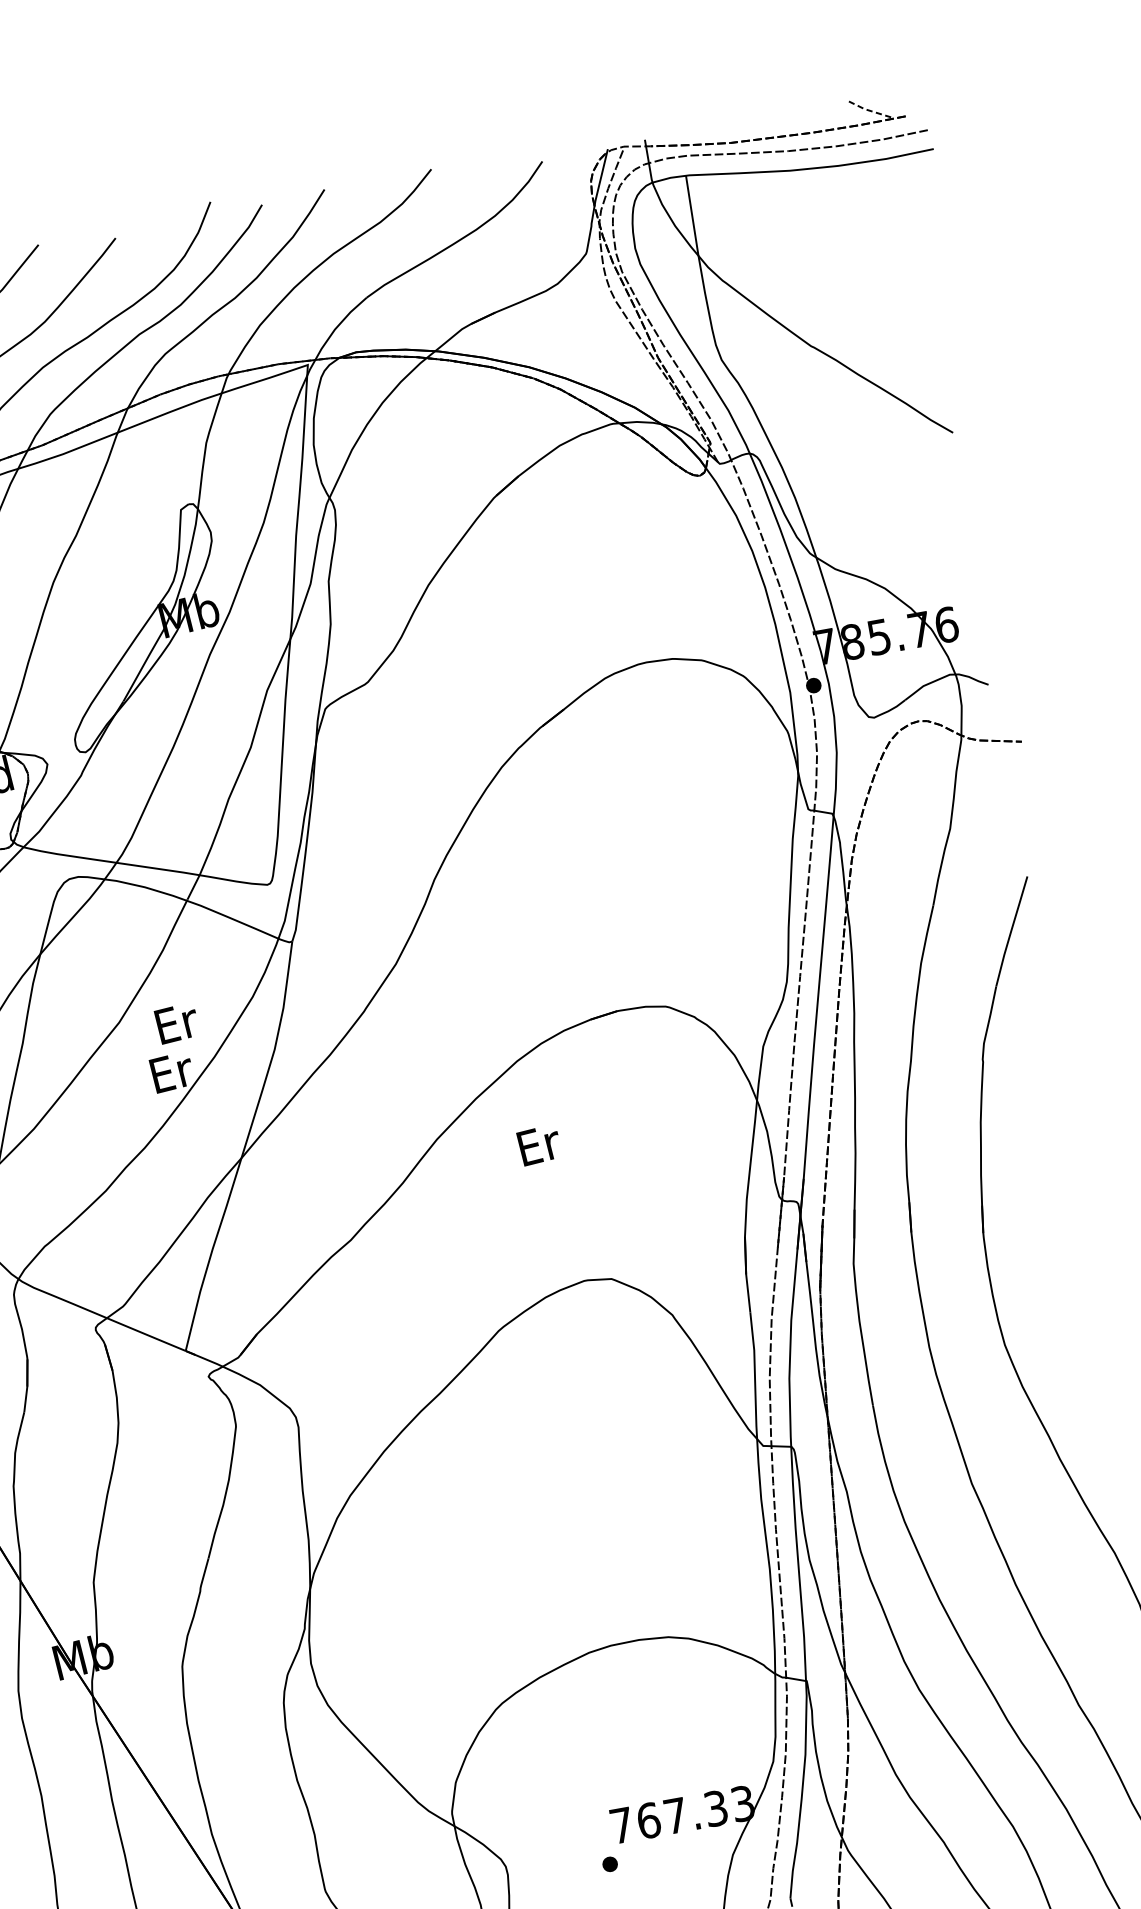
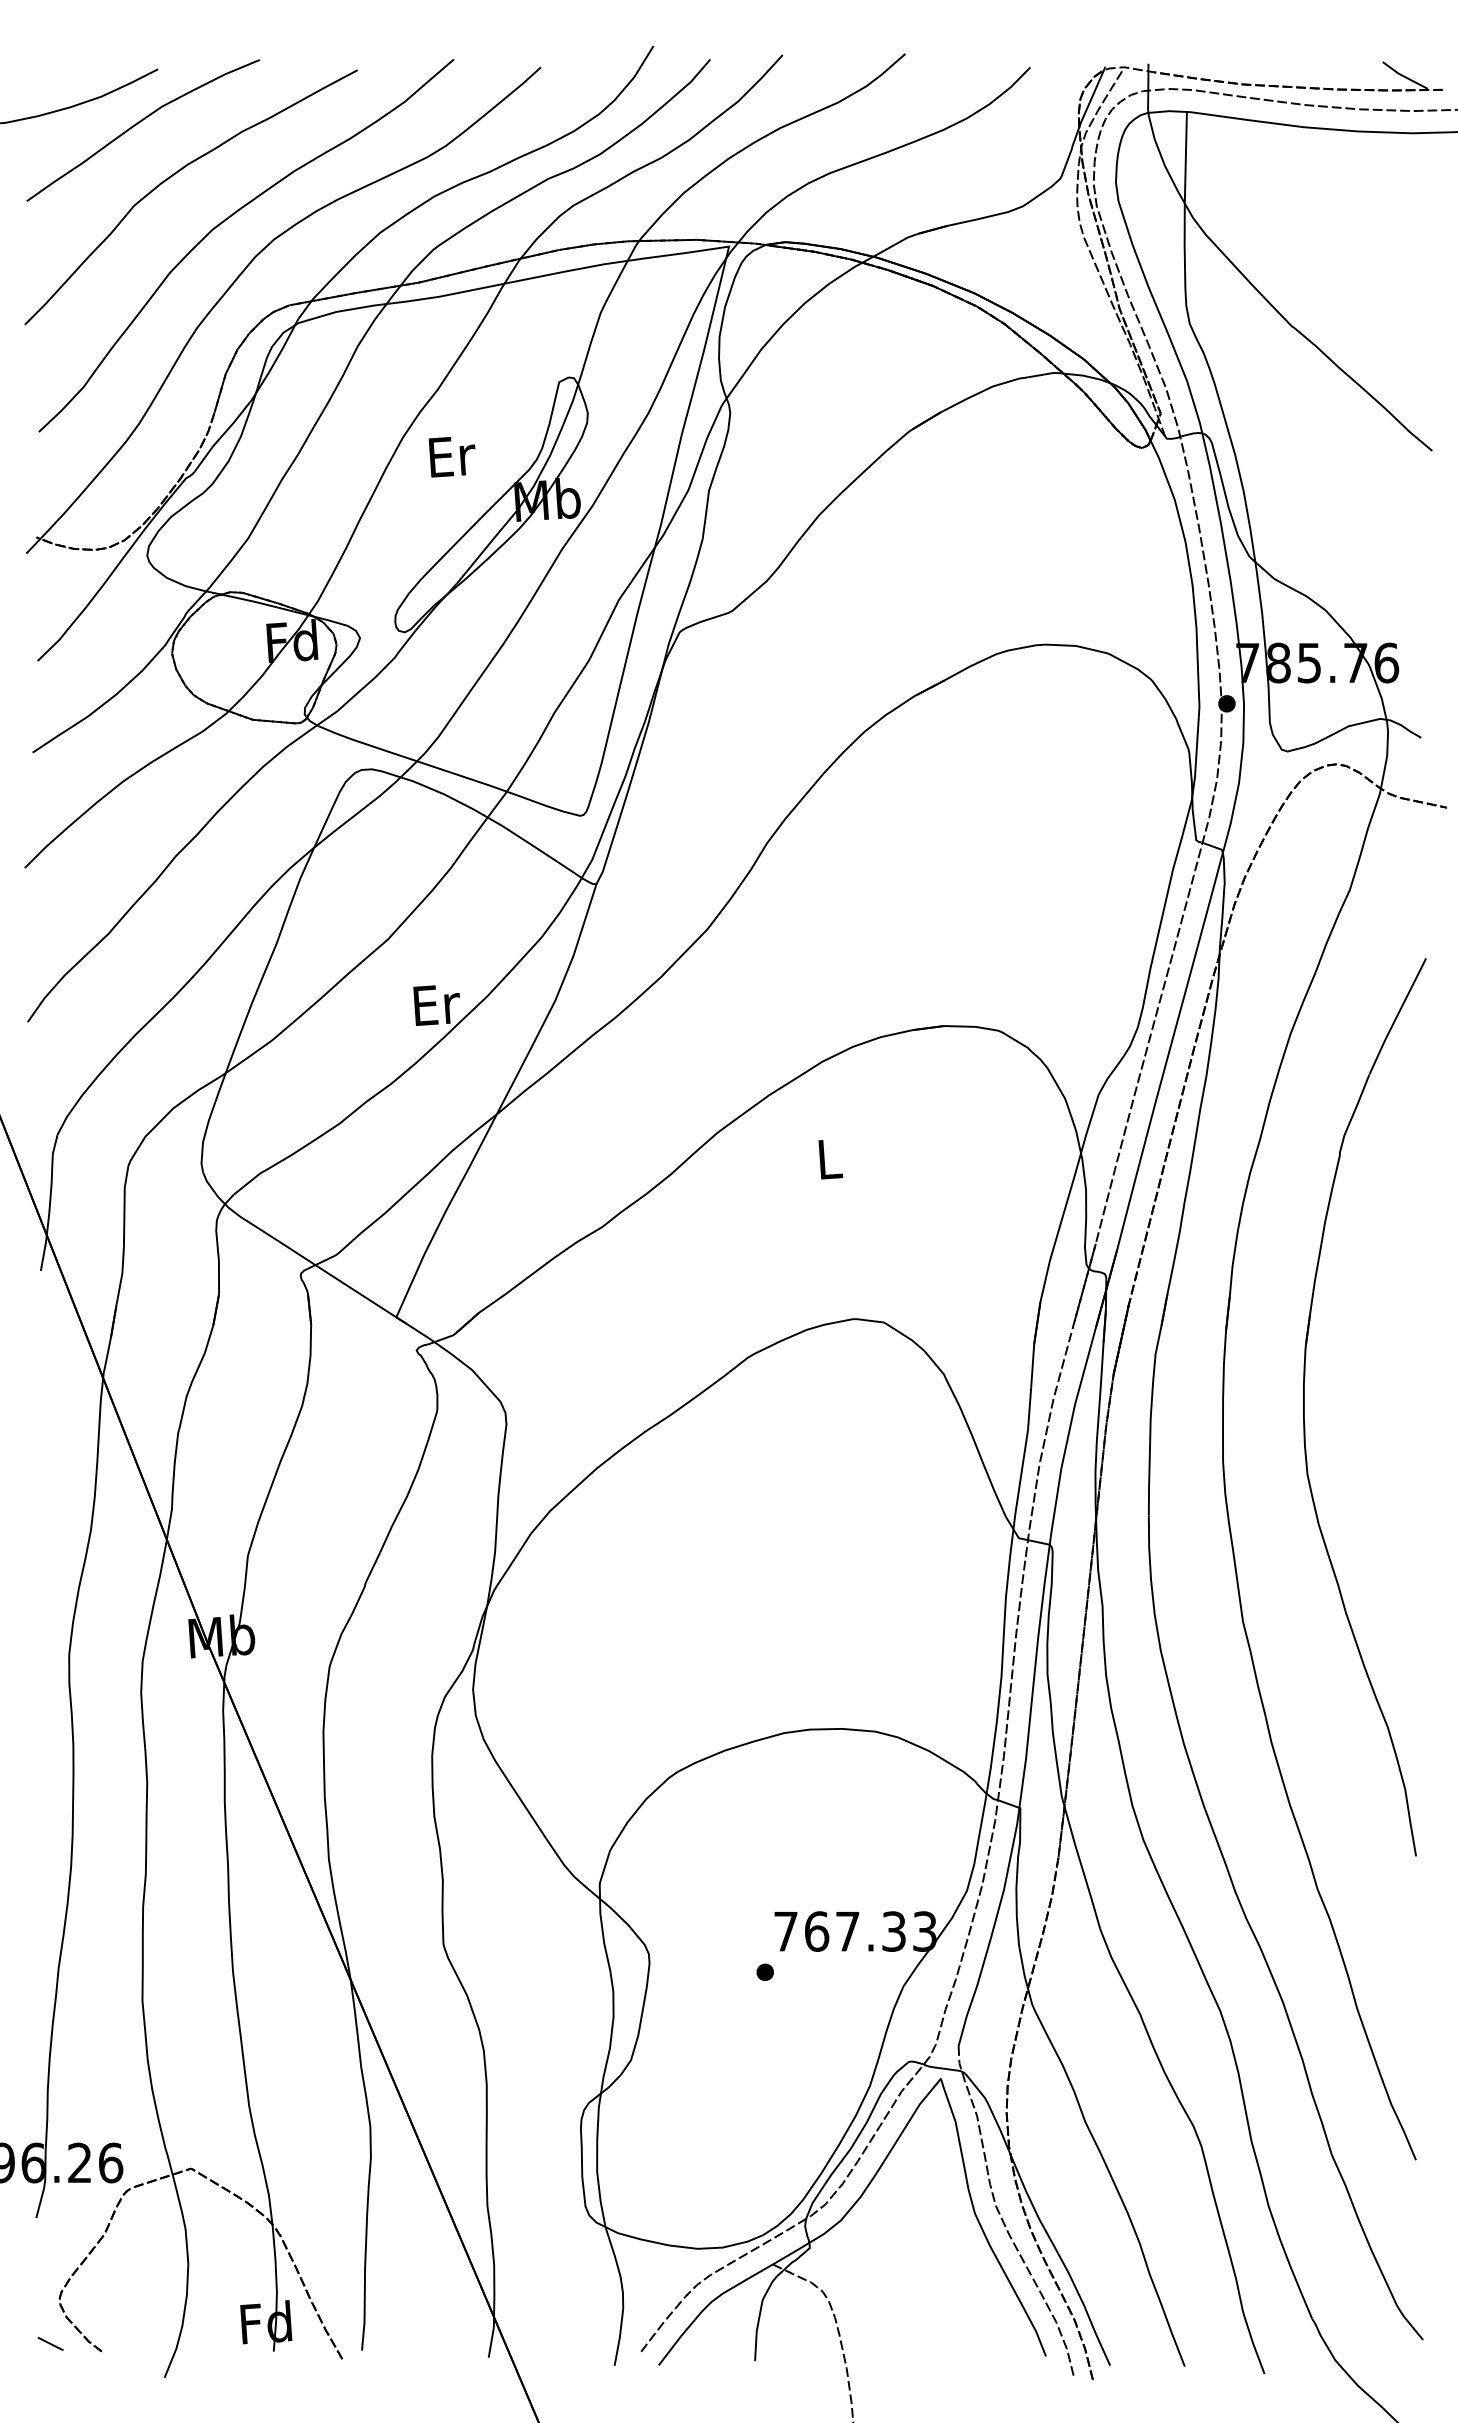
line: (870, 110) -> (1404, 76), dashed -> solid
text: (176, 1024) -> (451, 457), moved
text: (538, 1145) -> (829, 1159), Er -> L

